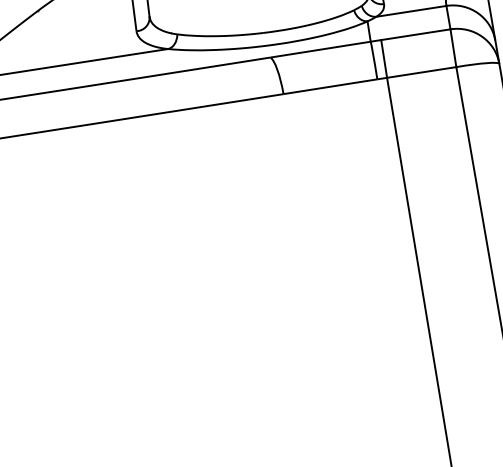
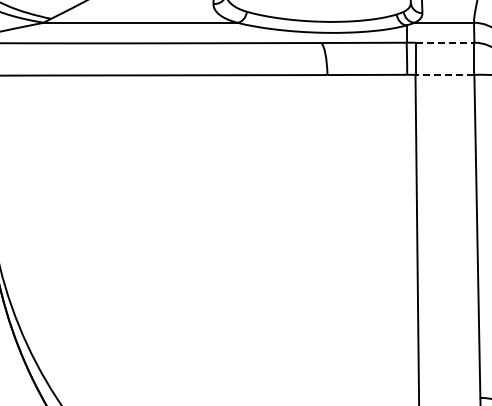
line: (416, 34) -> (445, 42), solid -> dashed
line: (421, 72) -> (444, 74), solid -> dashed

